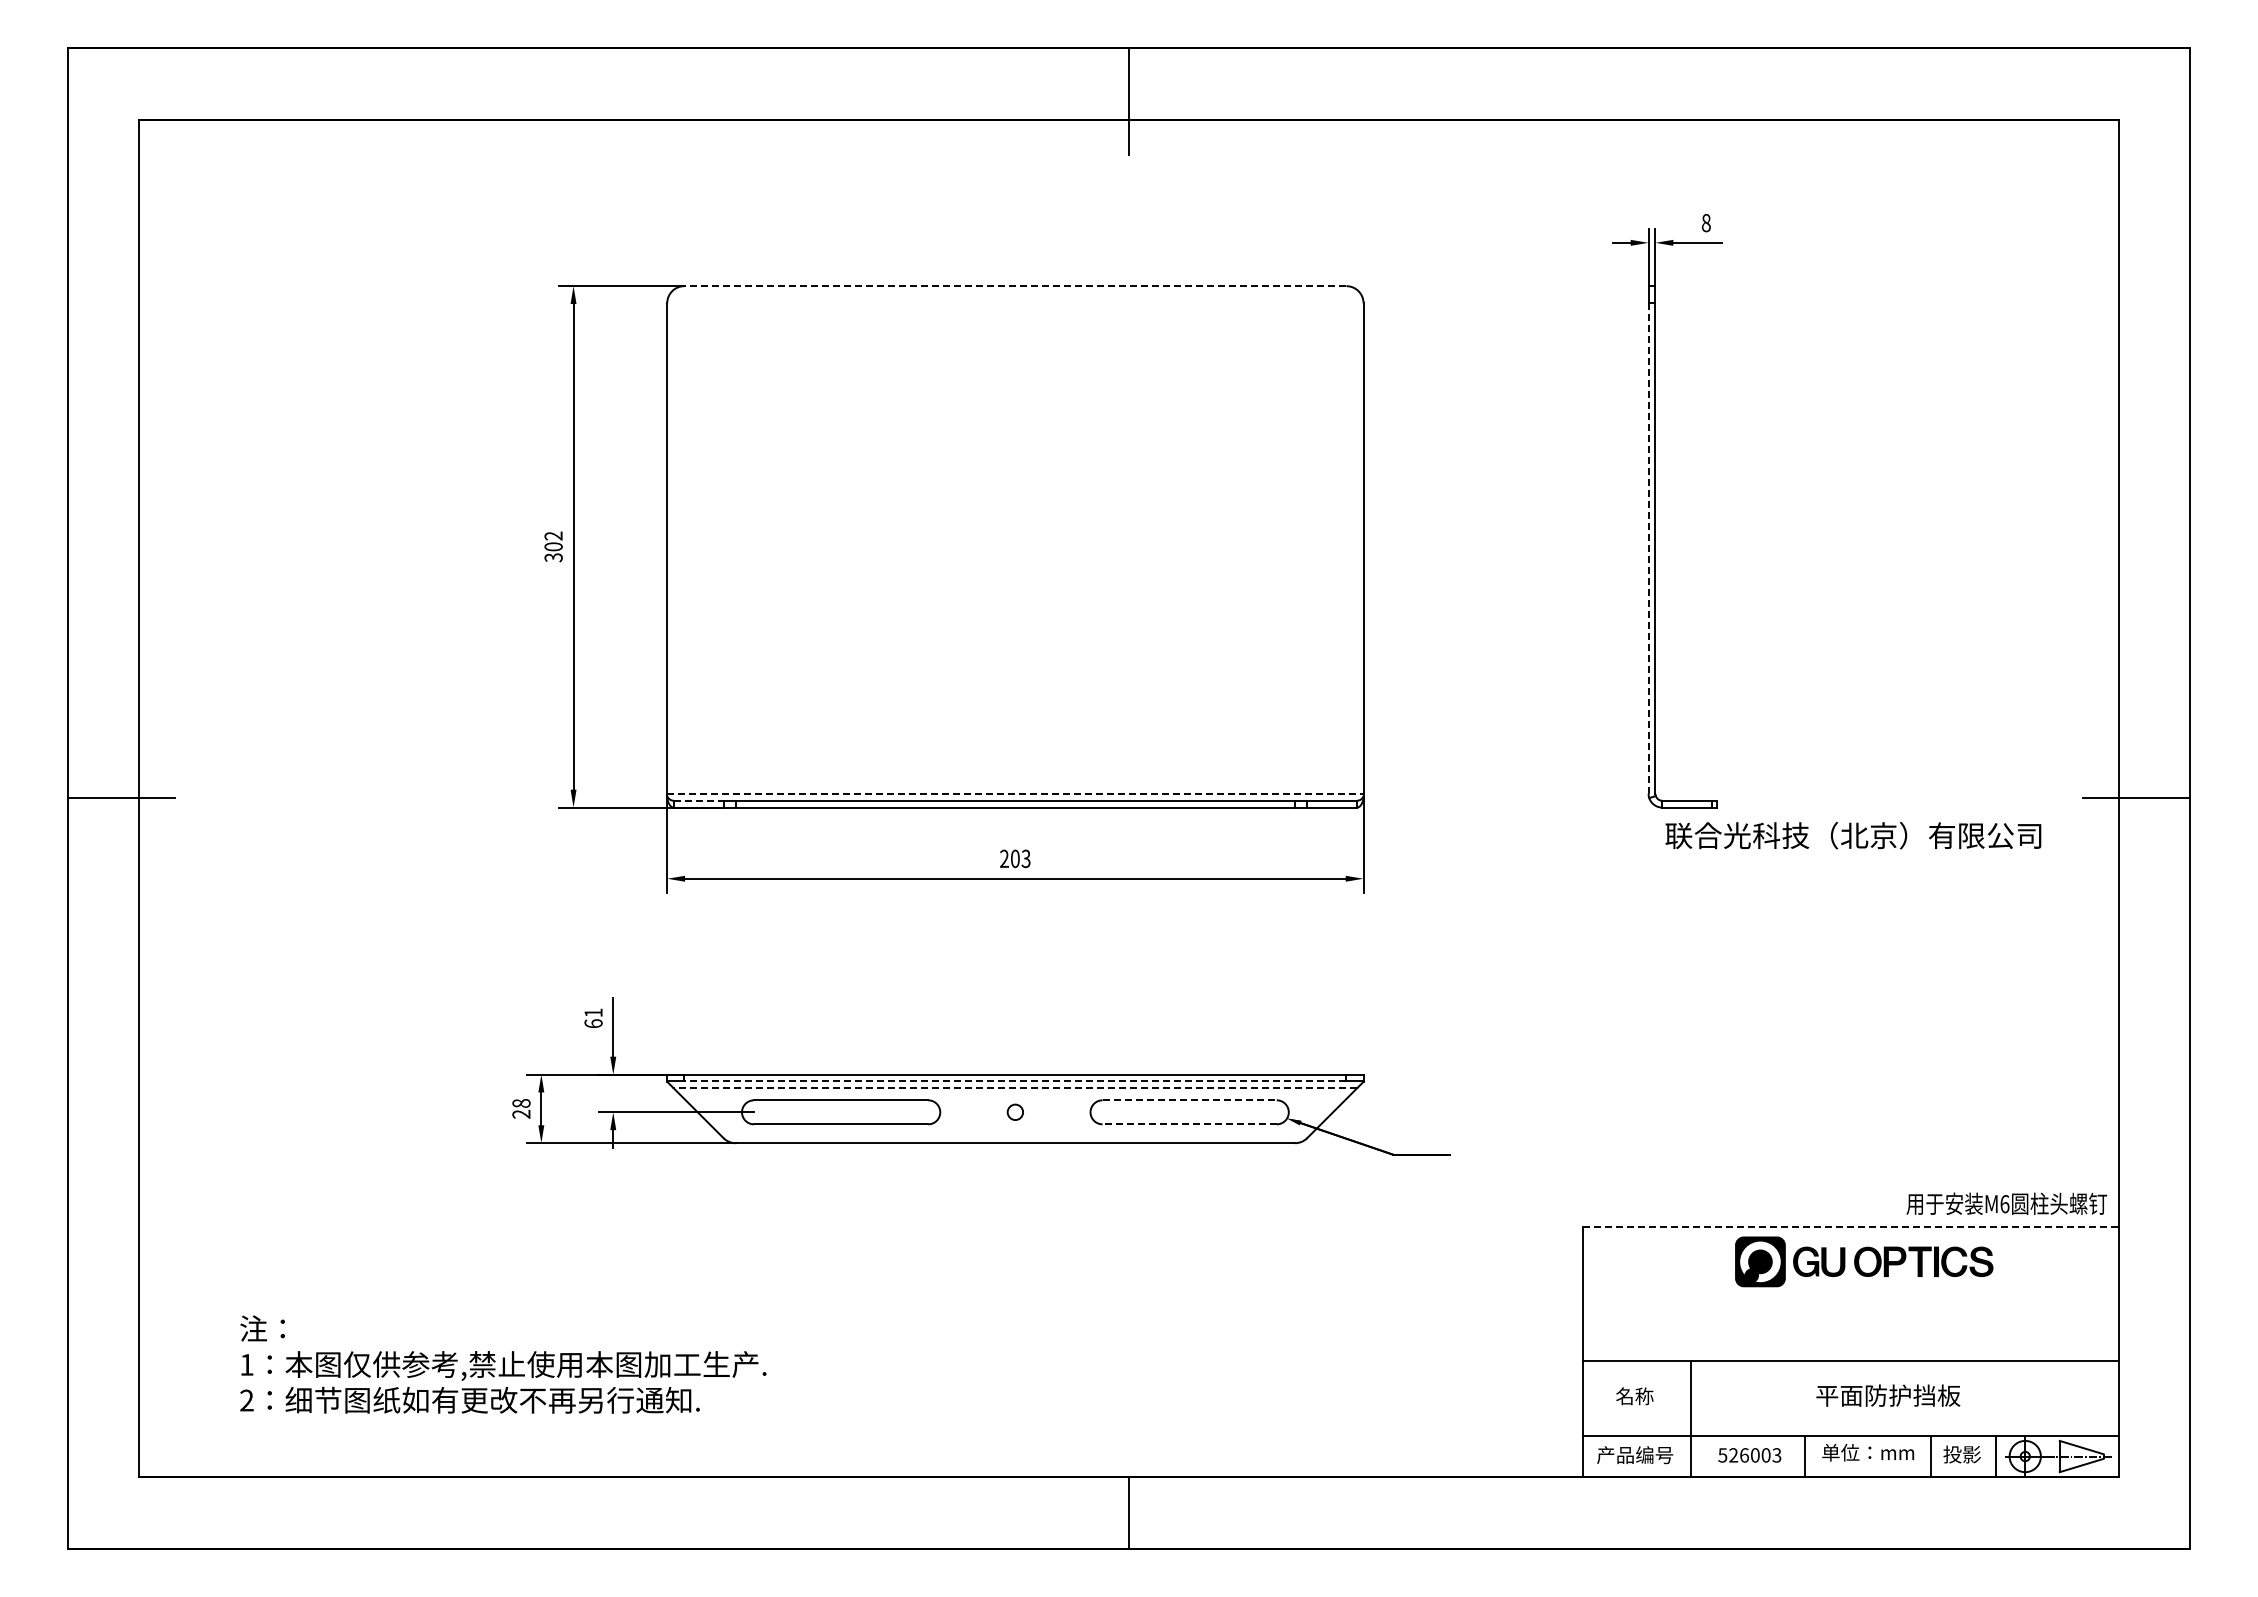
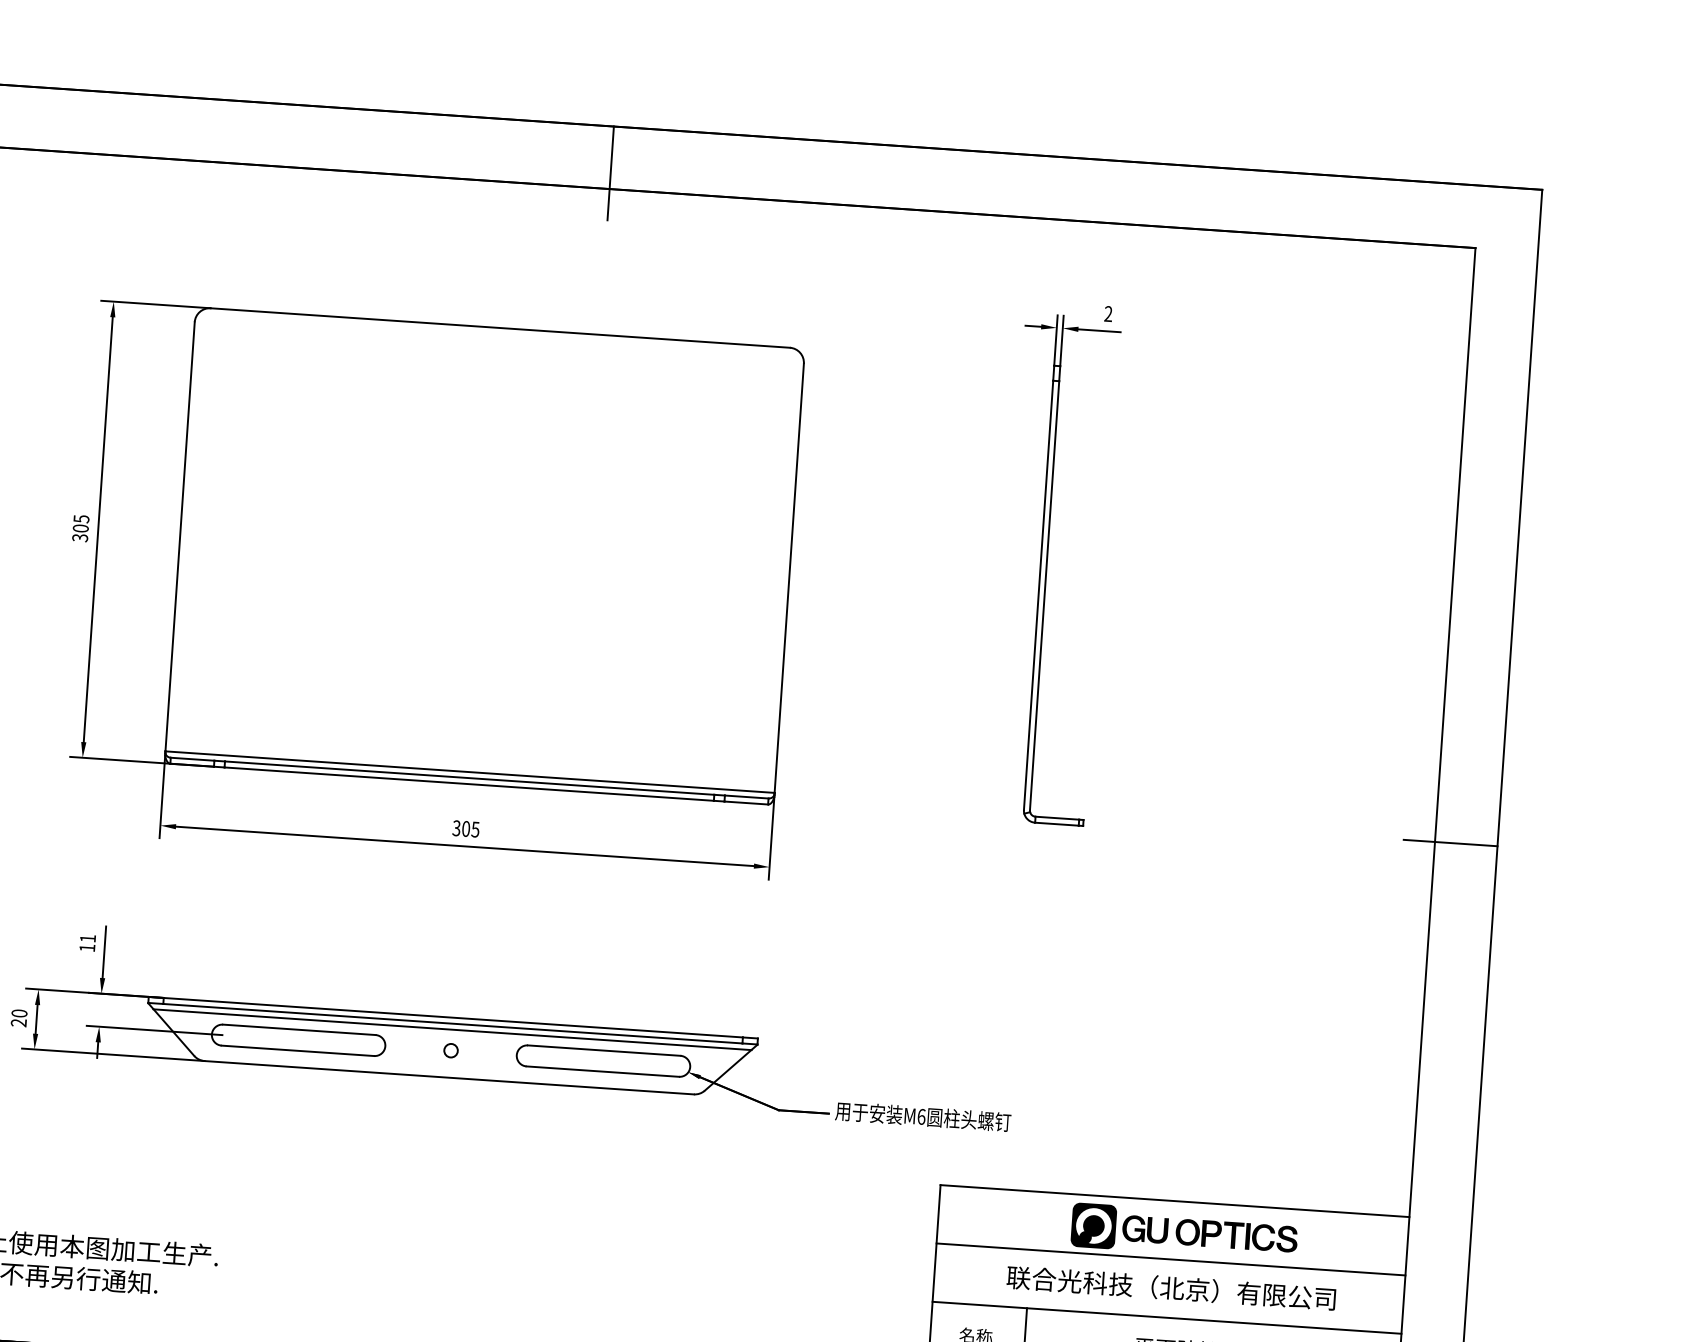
text: (1705, 223) -> (1107, 314), 8 -> 2
line: (1014, 286) -> (499, 328), dashed -> solid
text: (553, 535) -> (81, 518), 302 -> 305
line: (1648, 549) -> (1038, 596), dashed -> solid
line: (1015, 793) -> (470, 771), dashed -> solid
line: (698, 800) -> (192, 759), dashed -> solid
text: (1853, 835) -> (1171, 1288), moved
text: (1015, 858) -> (466, 828), 203 -> 305
text: (593, 1023) -> (87, 947), 61 -> 11
line: (1014, 1081) -> (452, 1023), dashed -> solid
line: (1015, 1088) -> (452, 1029), dashed -> solid
line: (1190, 1100) -> (604, 1050), dashed -> solid
text: (521, 1103) -> (19, 1013), 28 -> 20
line: (1189, 1124) -> (602, 1071), dashed -> solid
text: (2006, 1203) -> (923, 1116), moved
line: (1850, 1227) -> (1174, 1201), dashed -> solid
line: (1850, 1293) -> (1170, 1259), added

